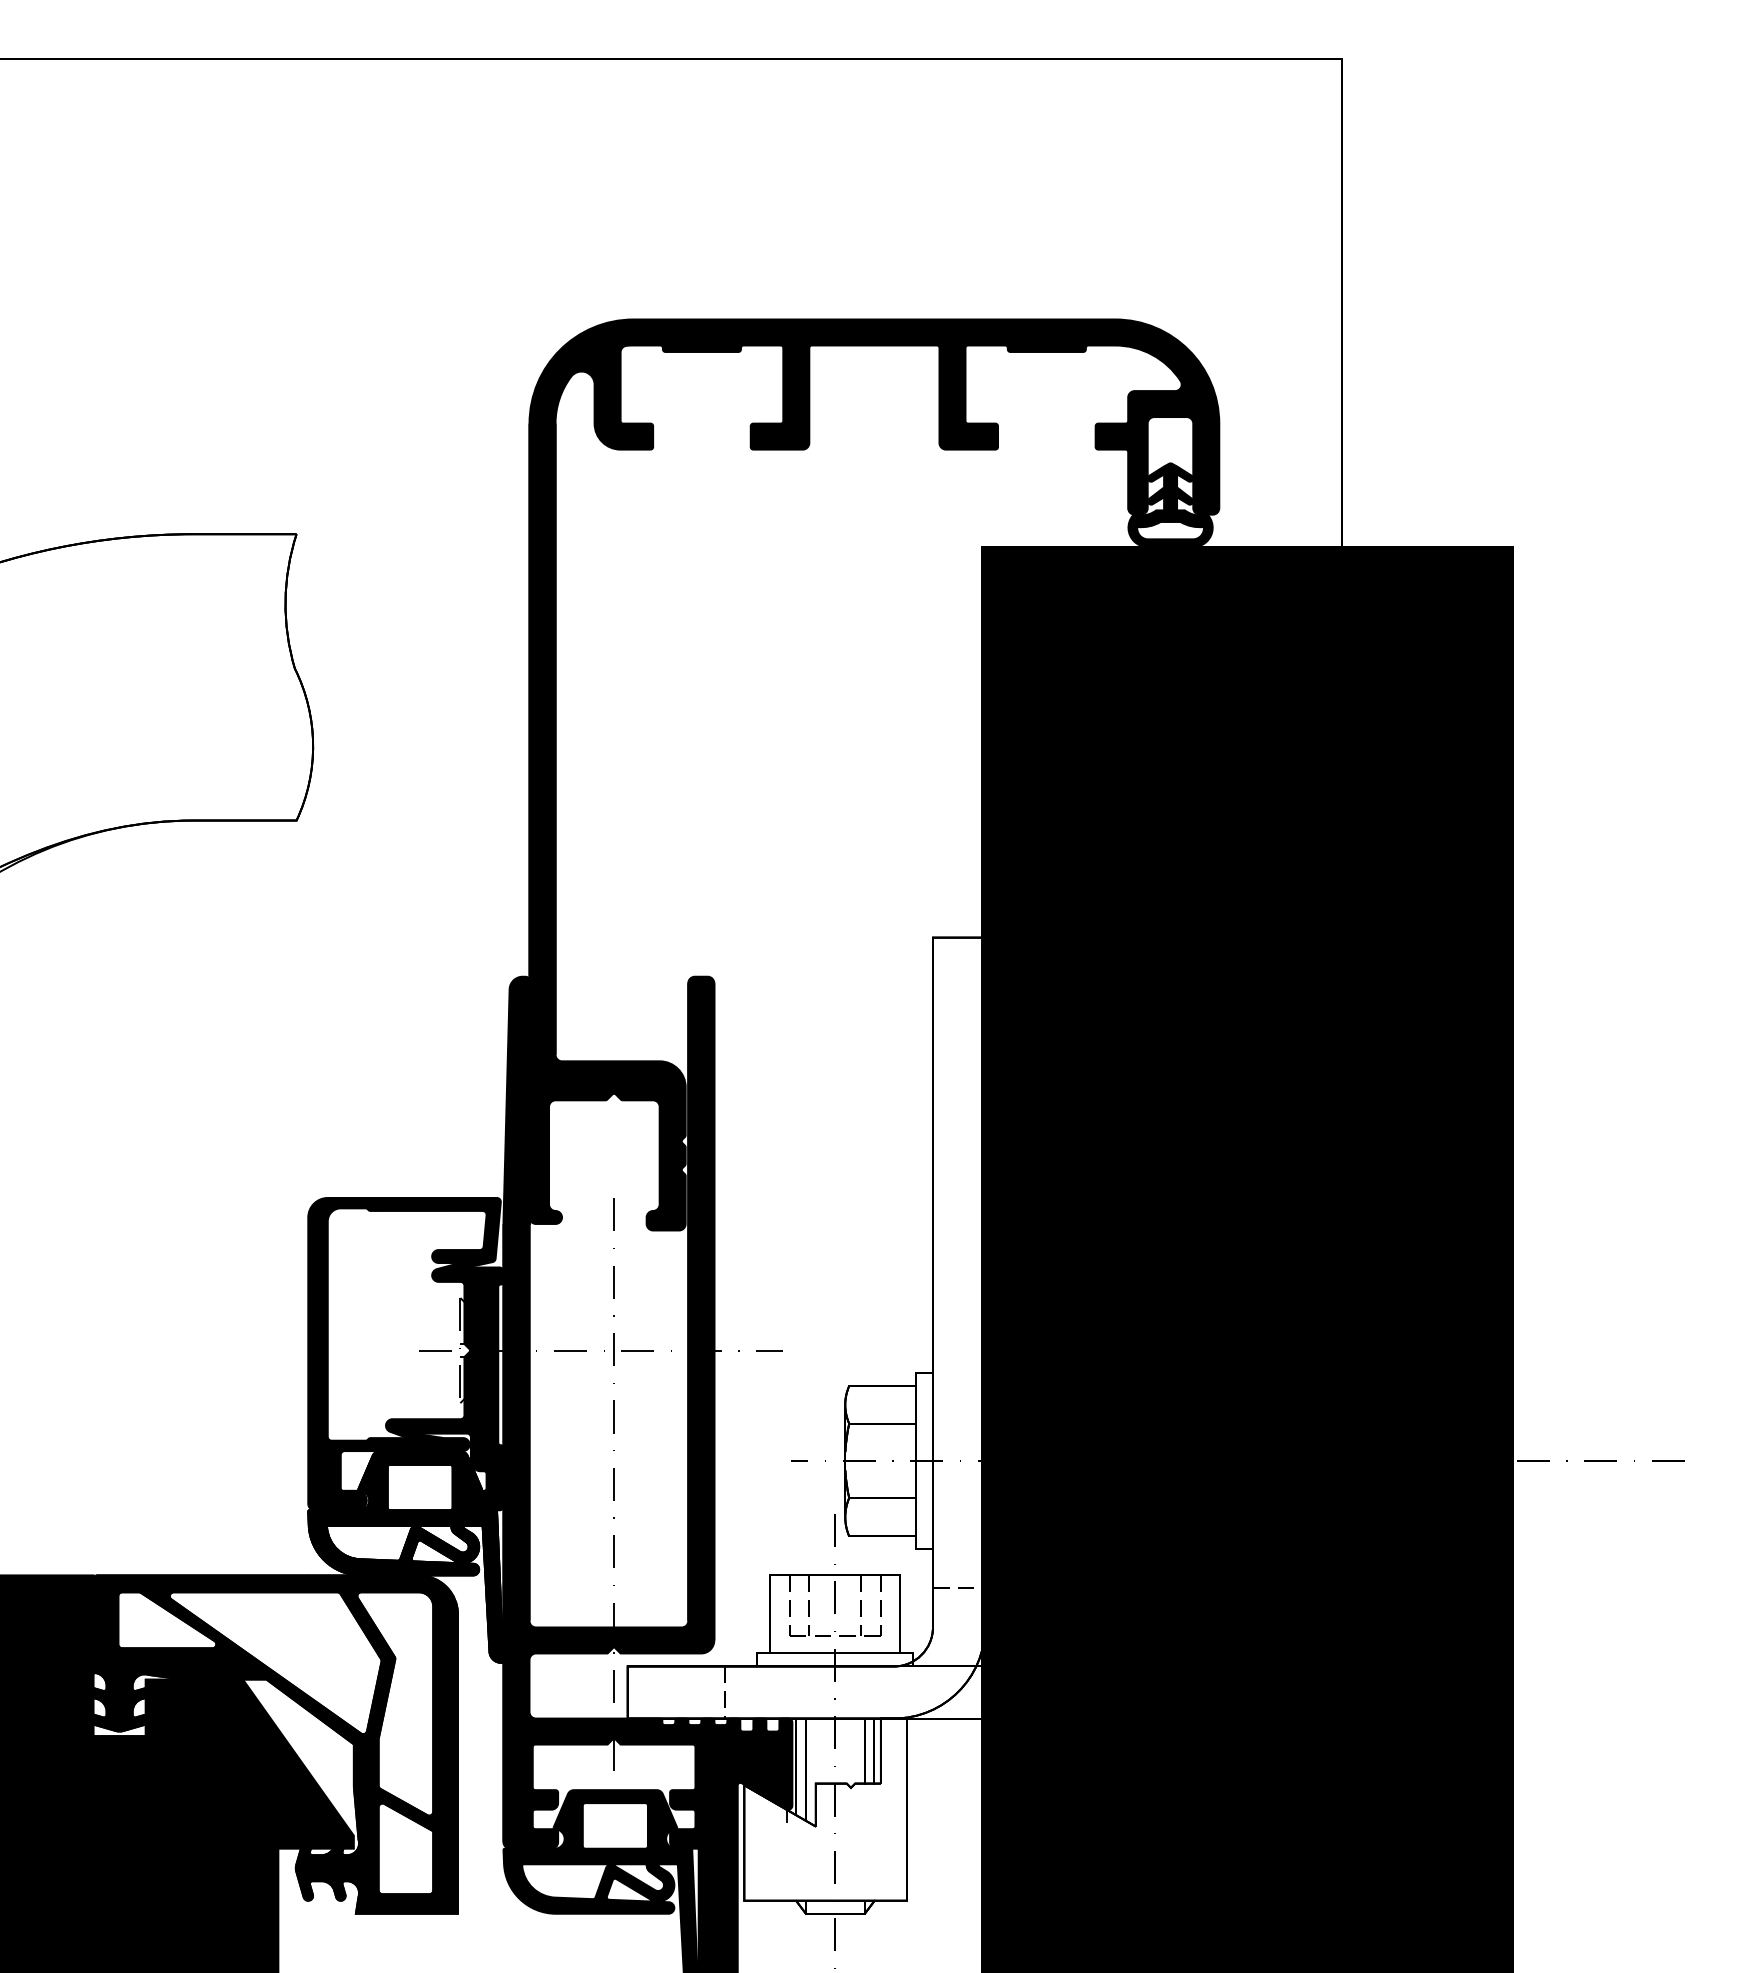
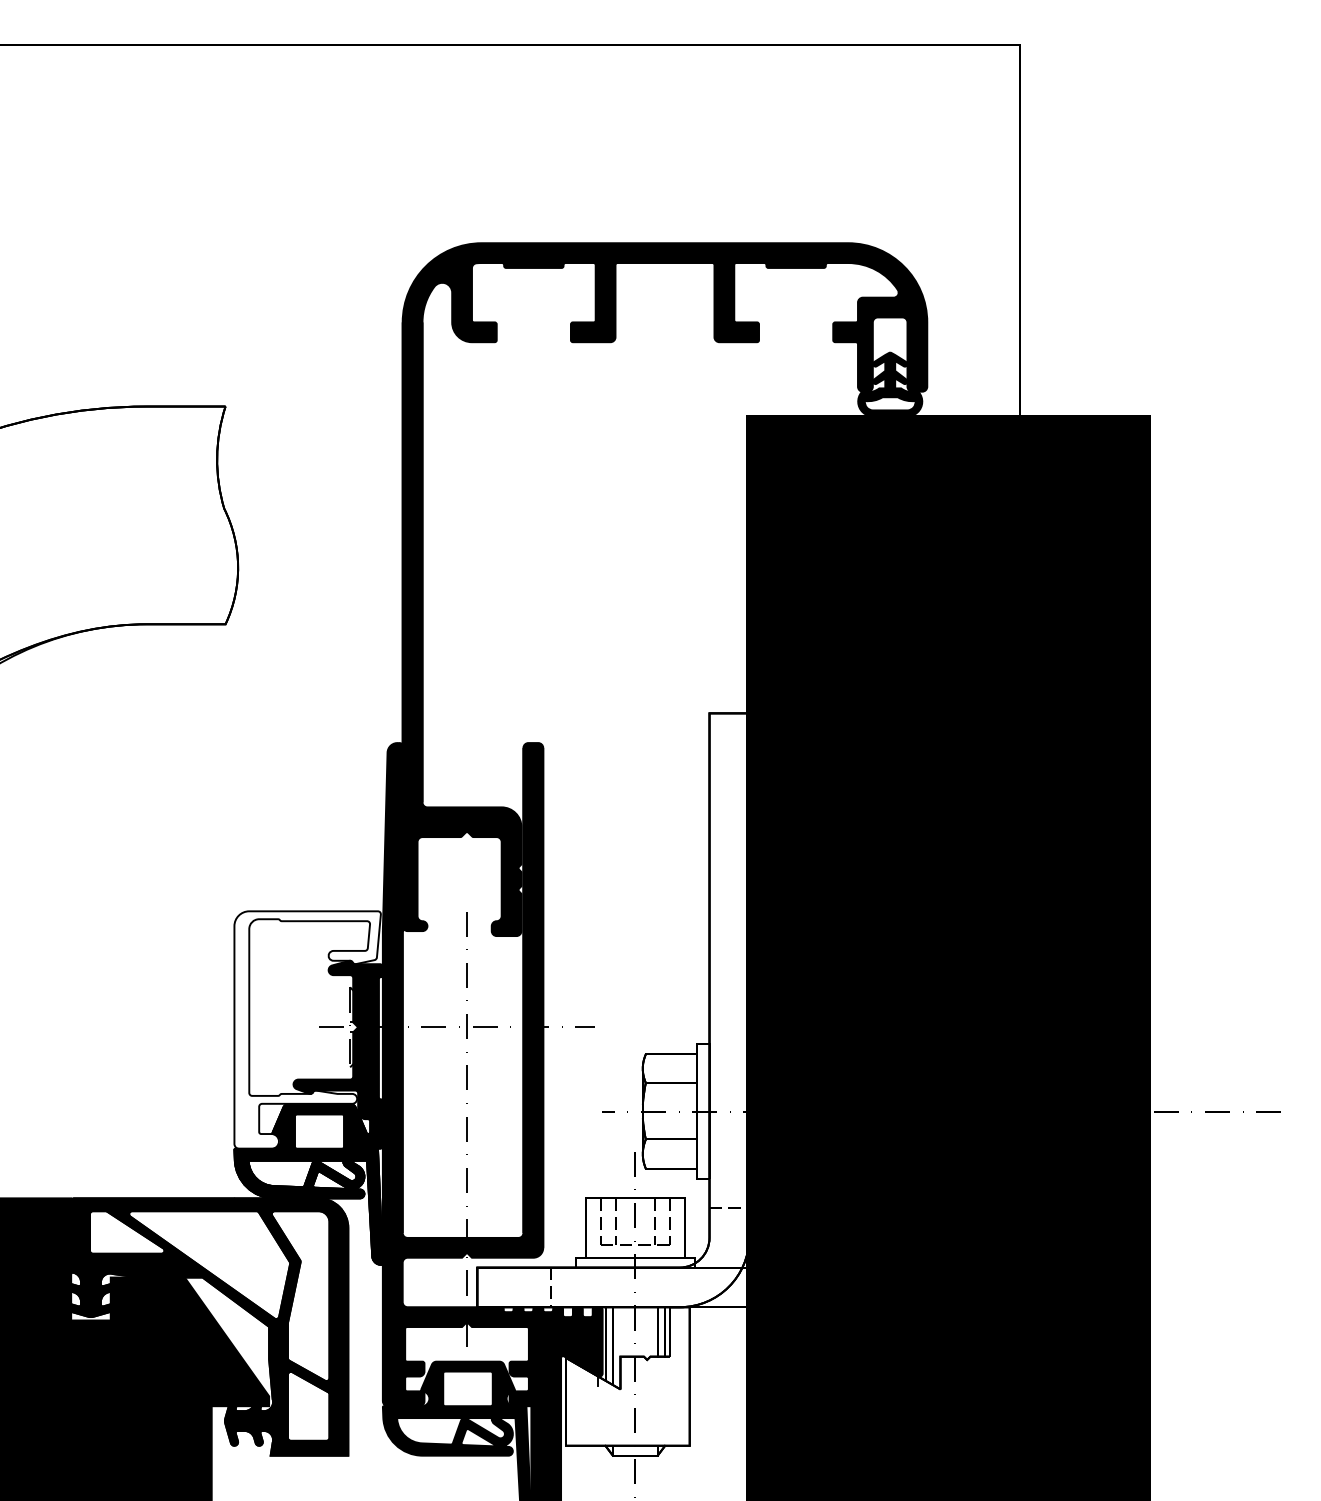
fill: (404, 1353) -> (307, 1029), removed

